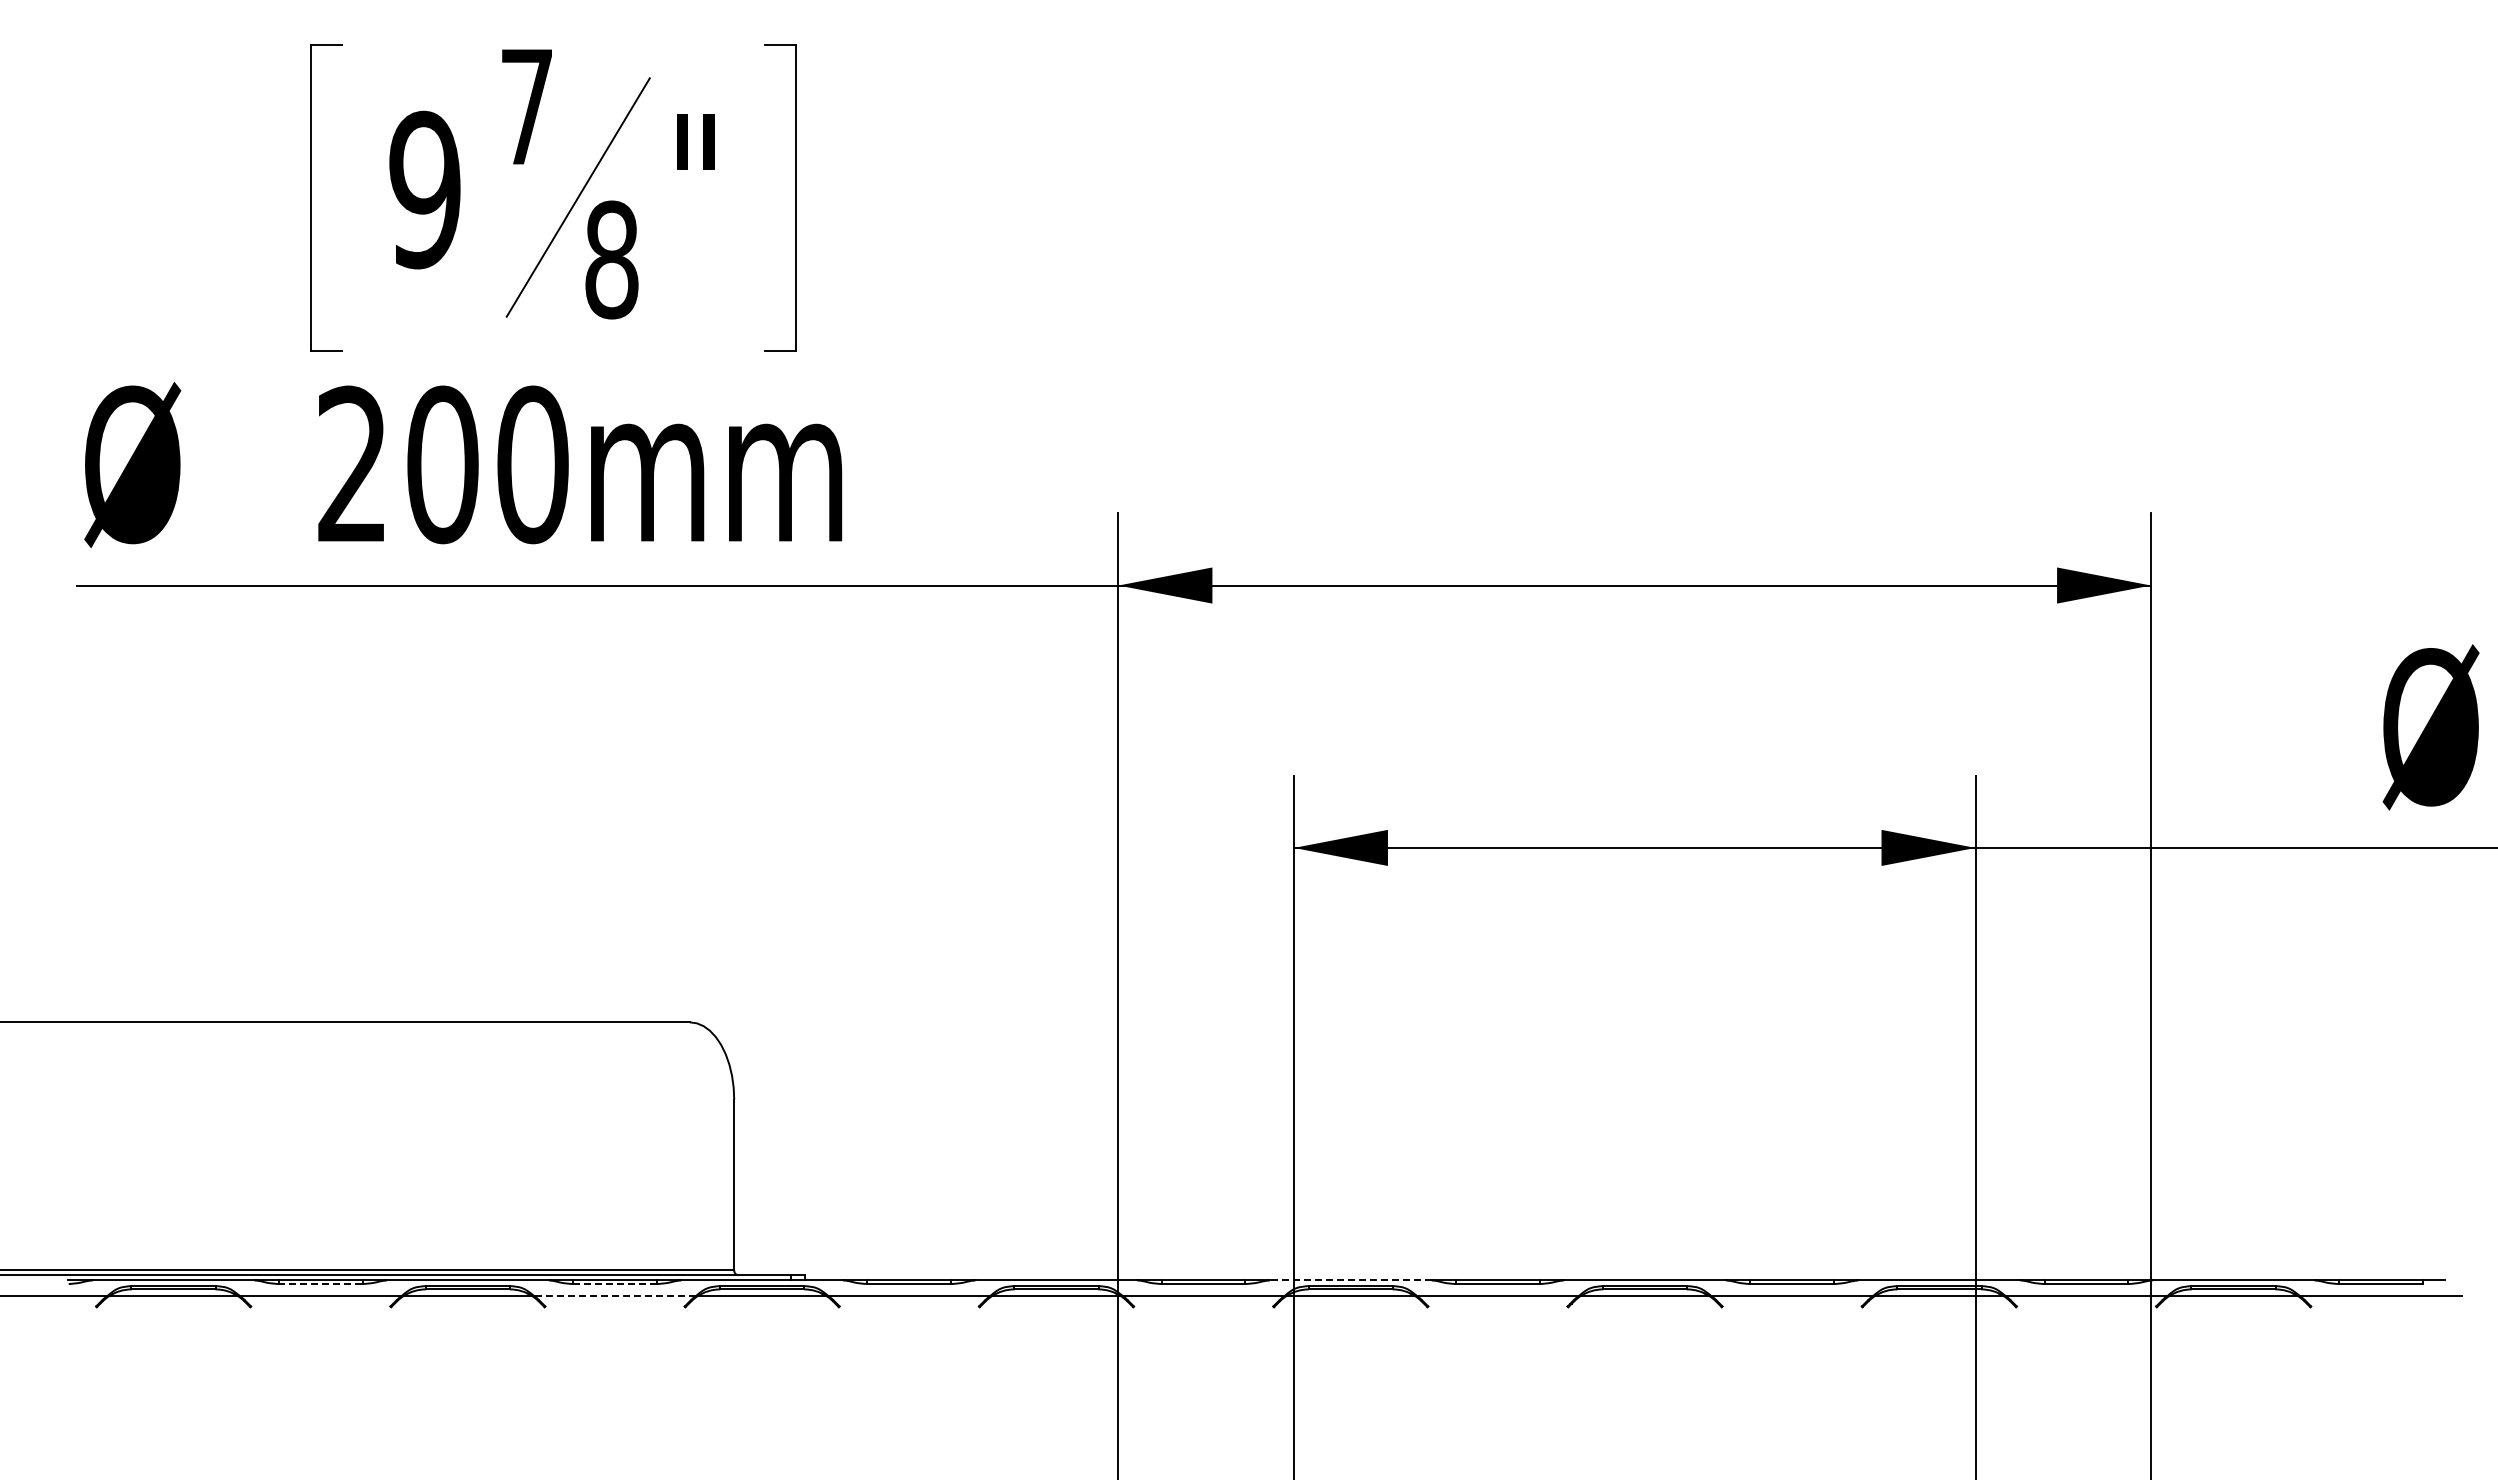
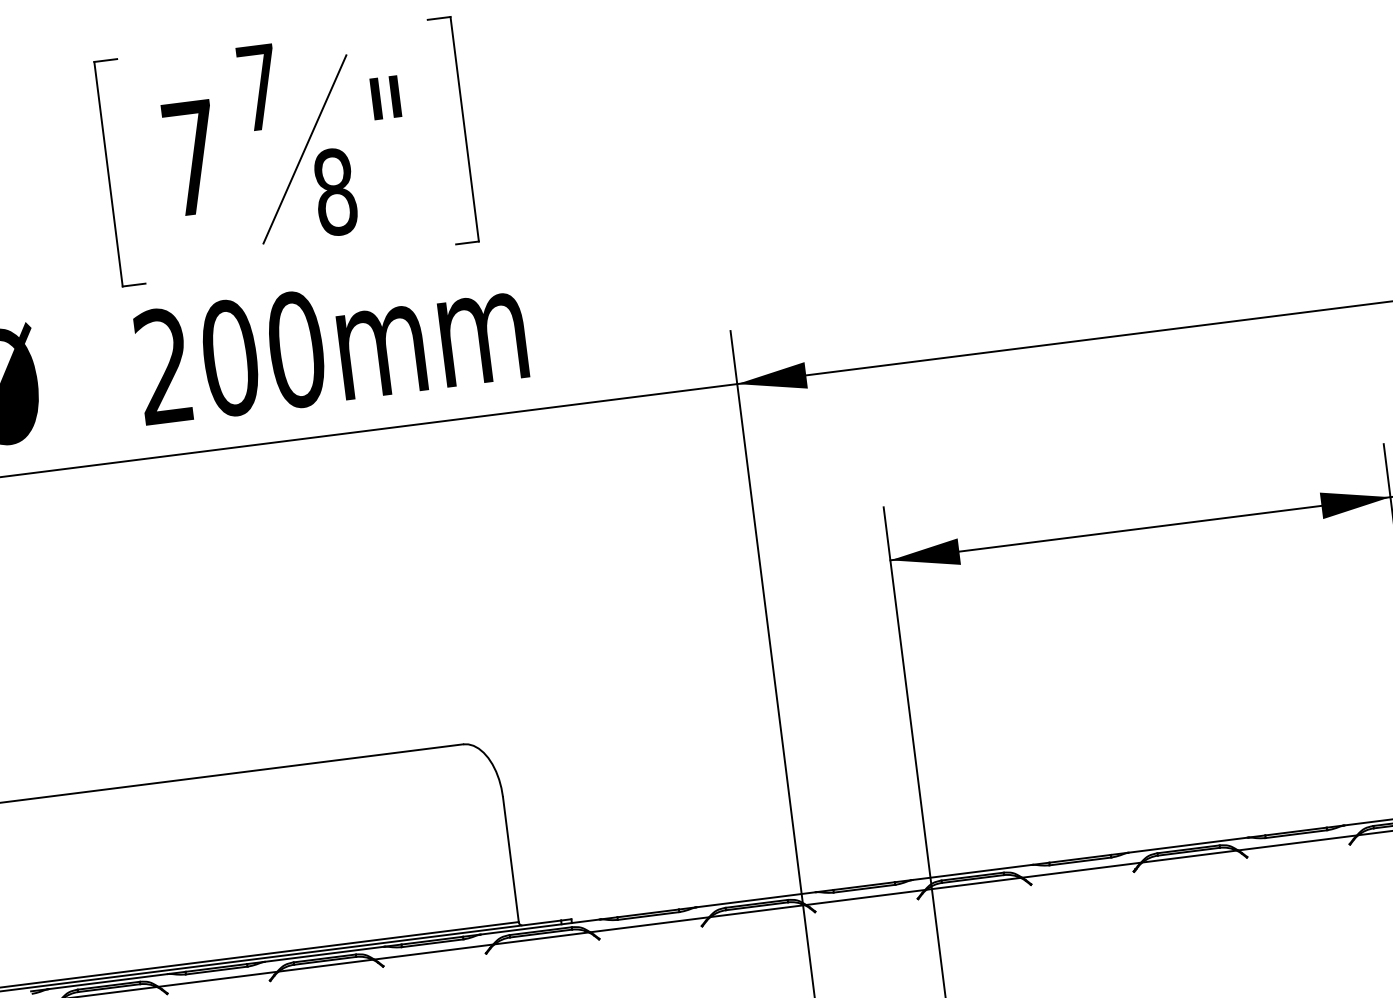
text: (424, 189) -> (191, 157), 9 -> 7
line: (1350, 1280) -> (971, 872), dashed -> solid
line: (321, 1284) -> (217, 970), dashed -> solid
line: (615, 1284) -> (433, 943), dashed -> solid
line: (615, 1295) -> (434, 951), dashed -> solid

